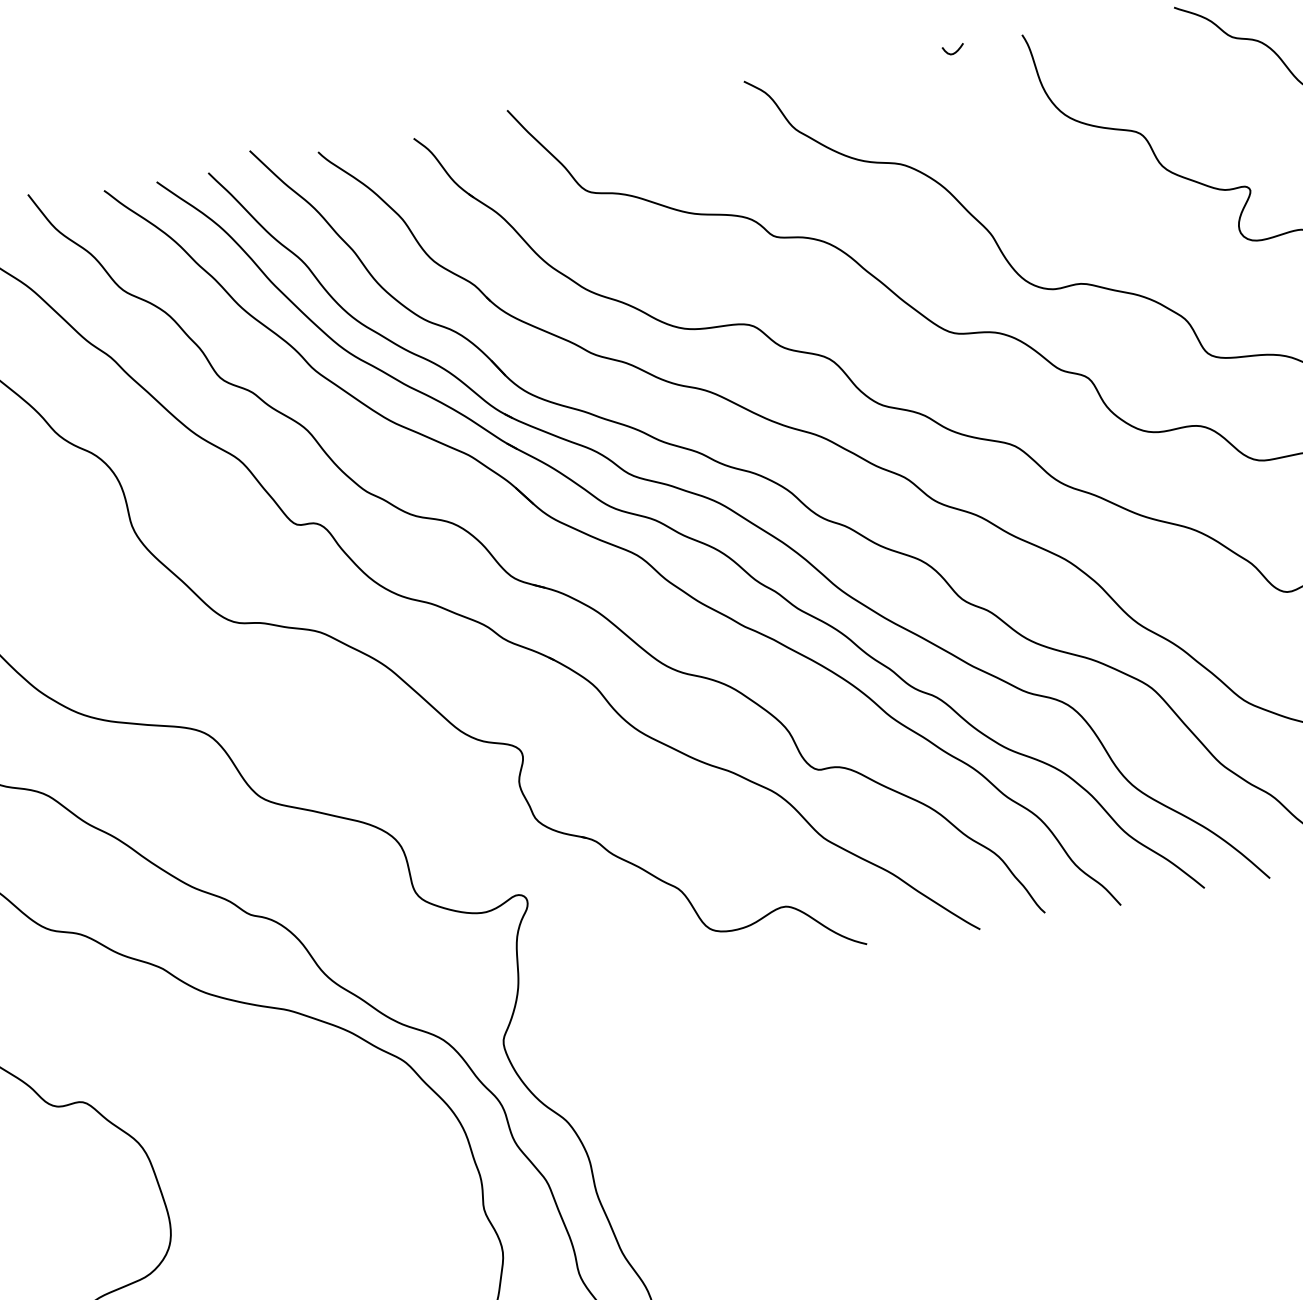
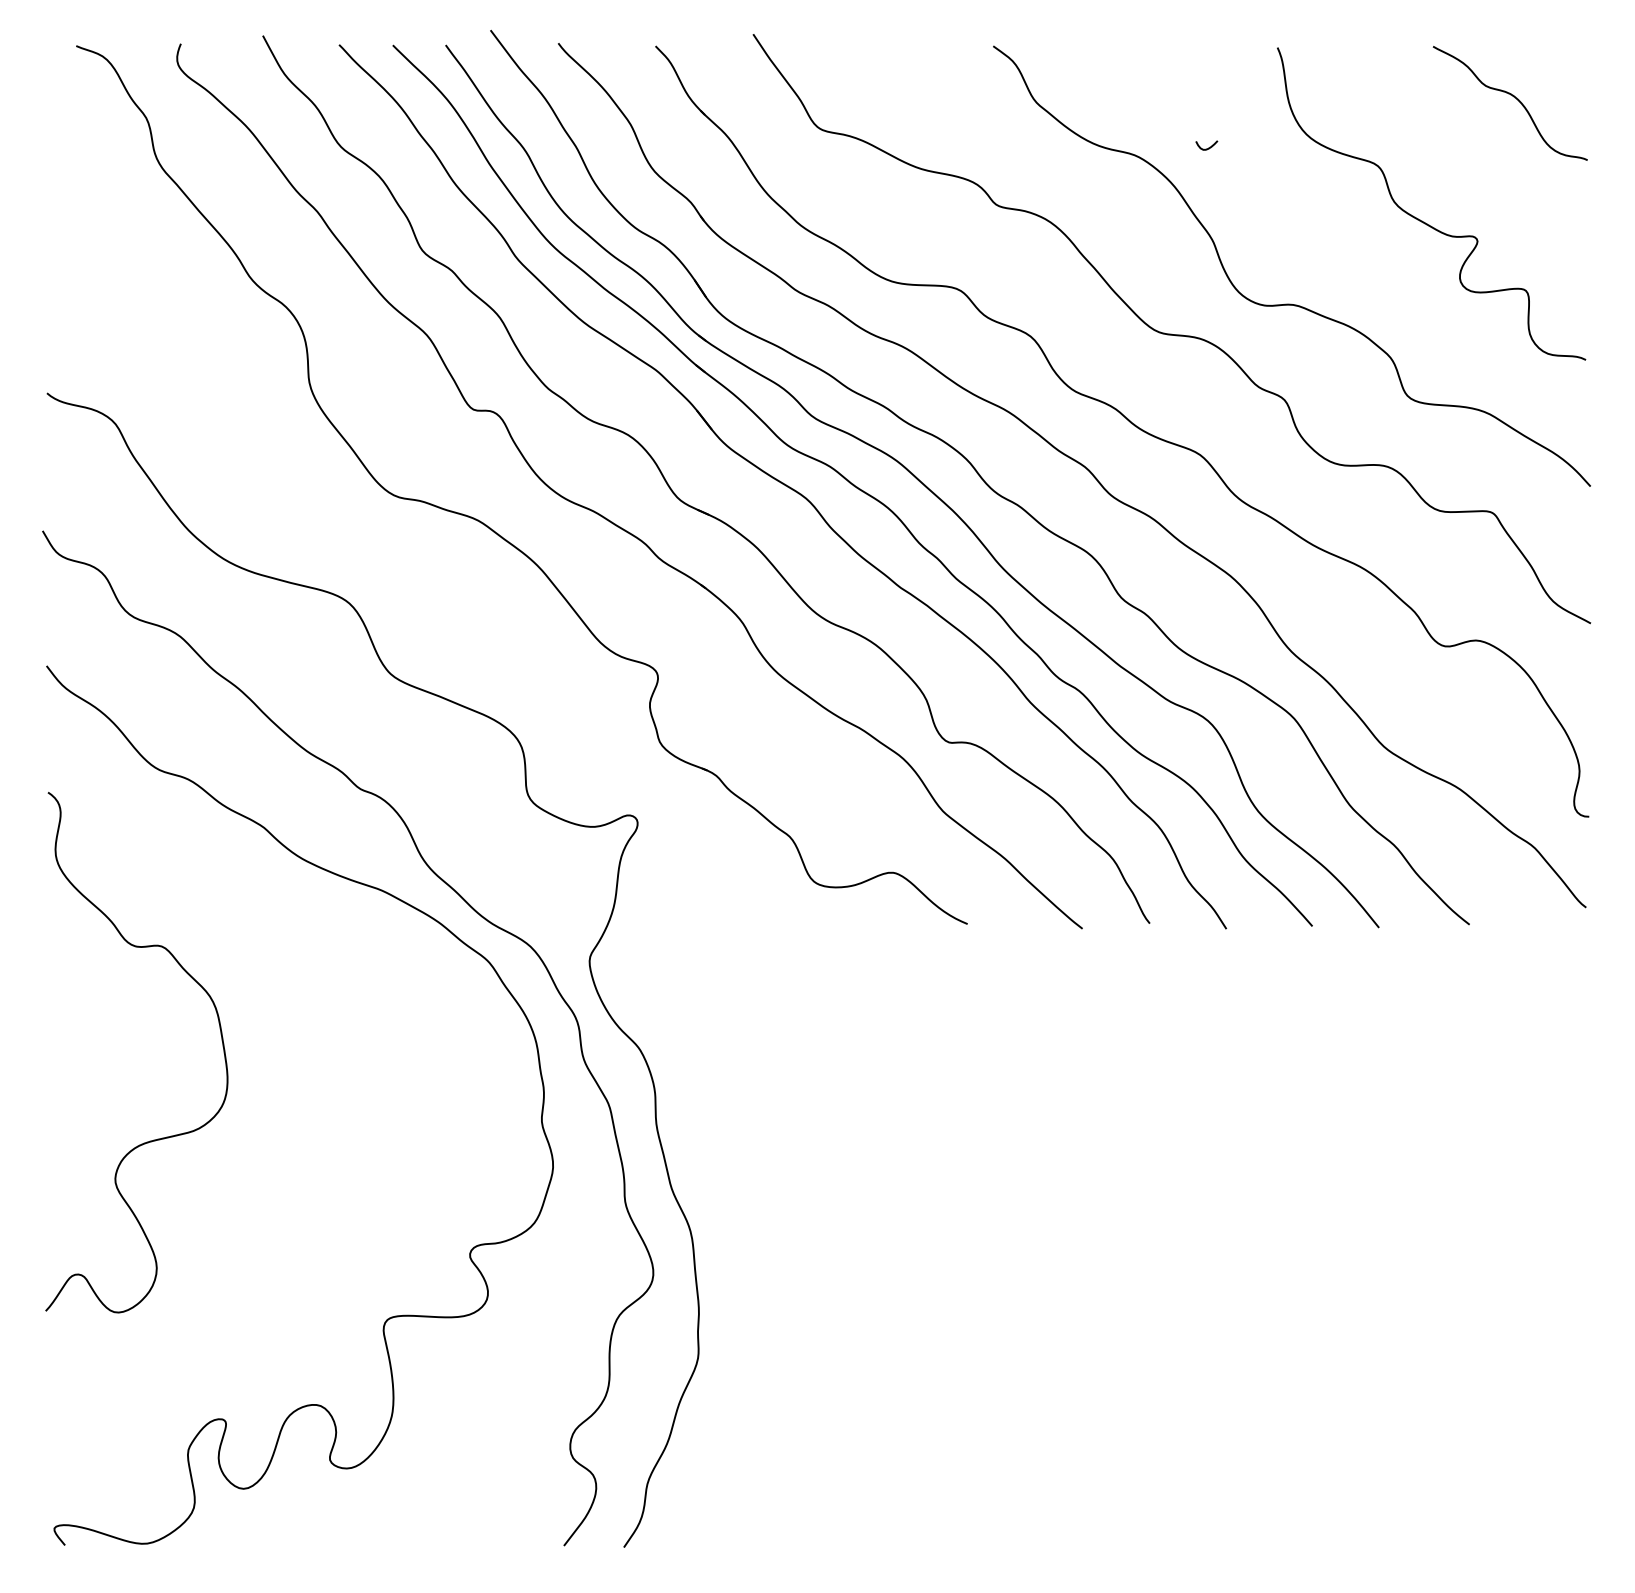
curve: (955, 51) -> (1208, 147), moved

